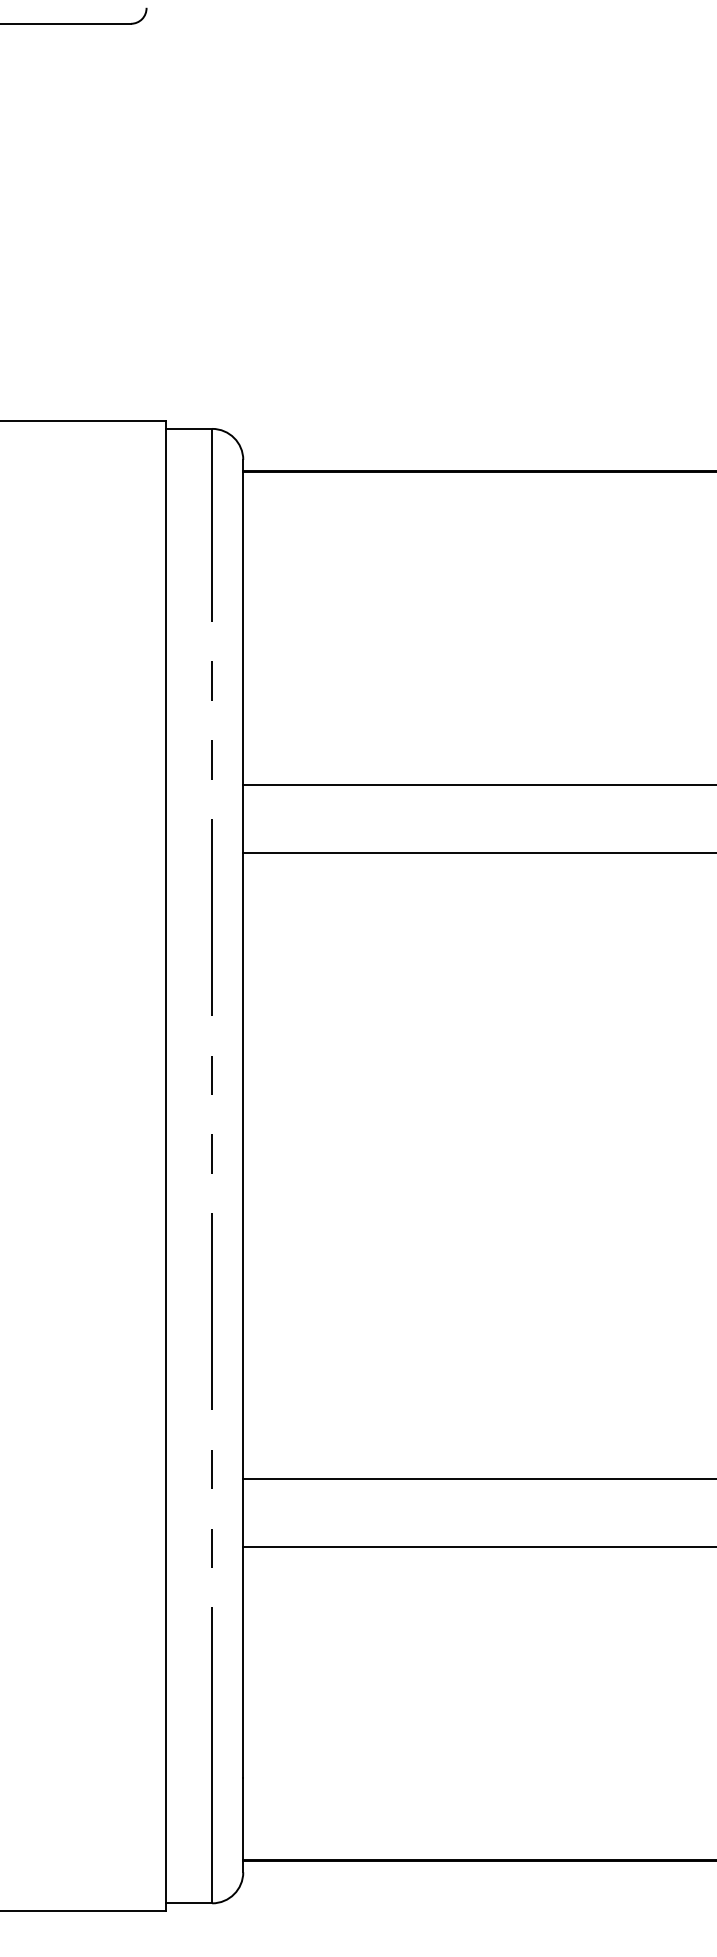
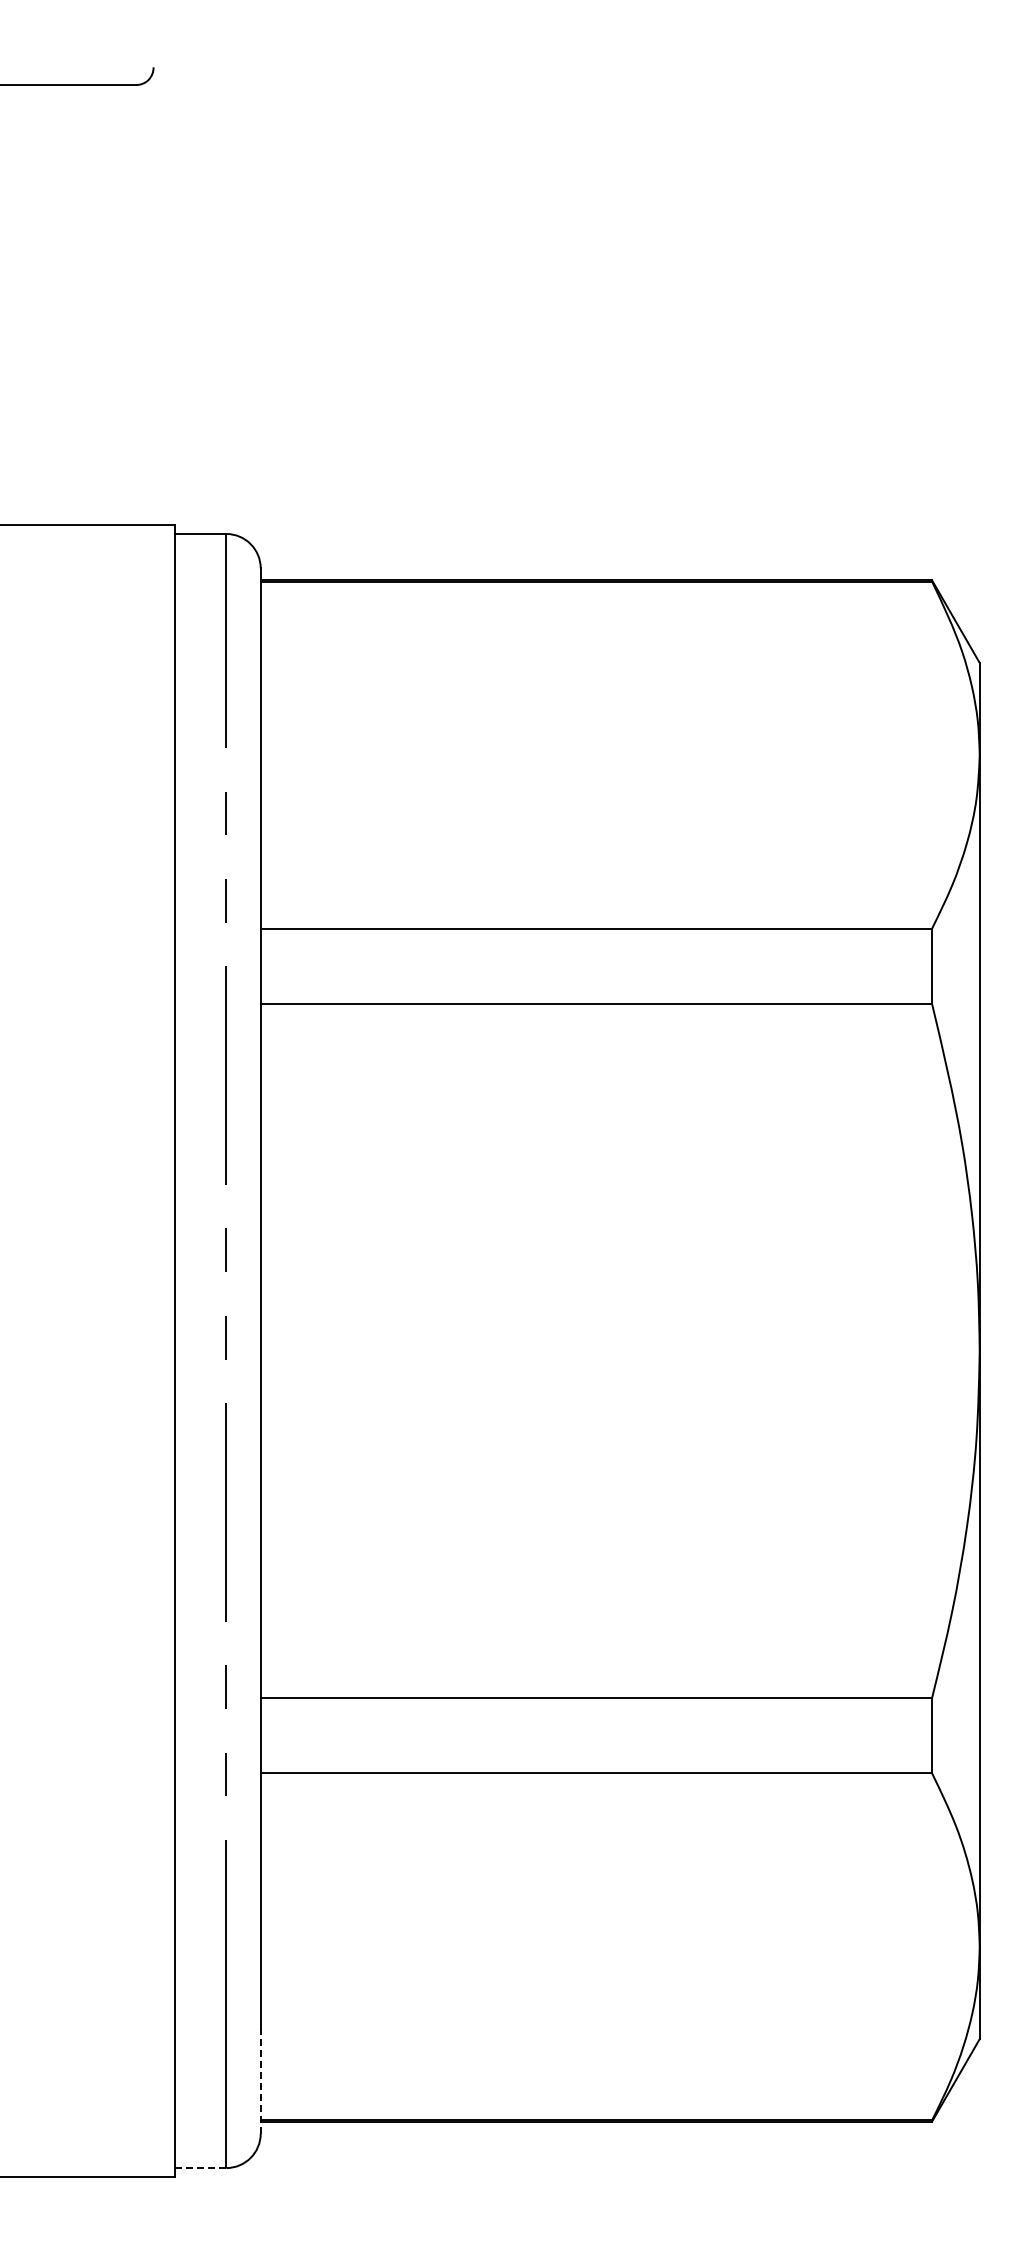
line: (243, 1824) -> (260, 2080), solid -> dashed
line: (188, 1903) -> (200, 2168), solid -> dashed

